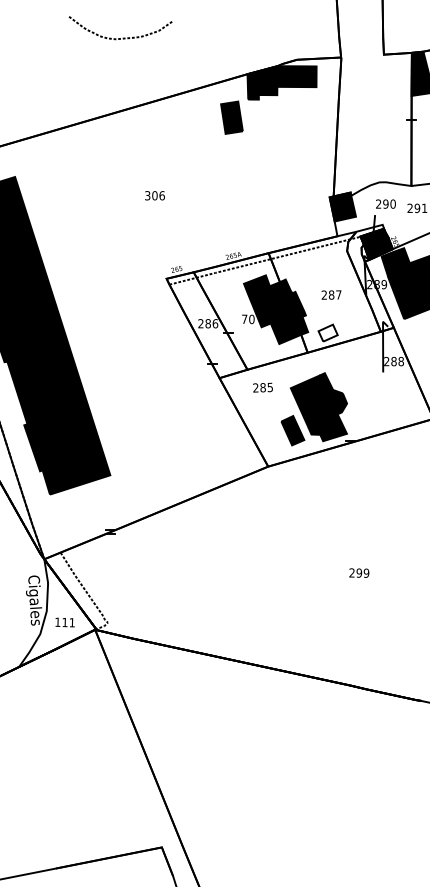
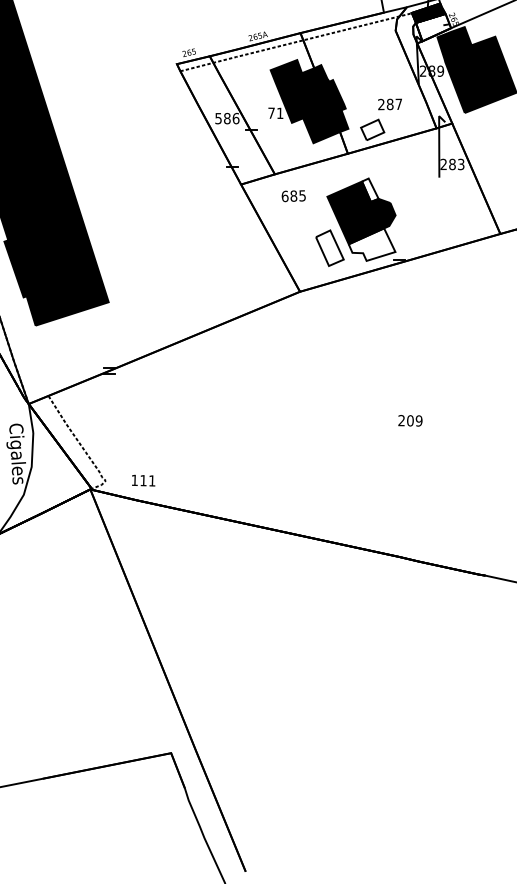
fill: (377, 248) -> (432, 27), removed
text: (331, 294) -> (390, 103), moved
text: (251, 319) -> (279, 113), 70 -> 71
text: (200, 323) -> (217, 118), 286 -> 586
text: (400, 361) -> (460, 164), 288 -> 283
fill: (326, 382) -> (370, 189), removed
text: (255, 387) -> (284, 195), 285 -> 685
fill: (327, 427) -> (371, 244), removed
fill: (292, 430) -> (329, 247), removed
text: (358, 573) -> (409, 421), 299 -> 209
text: (64, 622) -> (142, 480), moved

